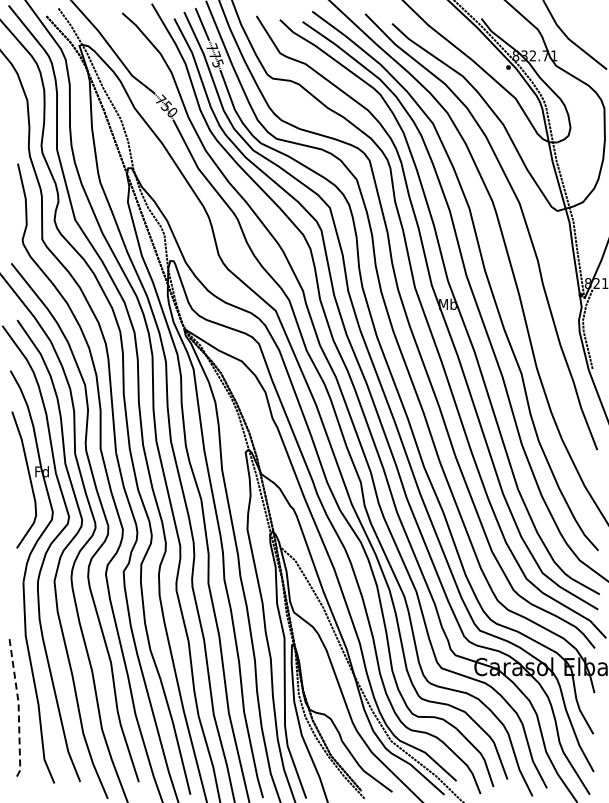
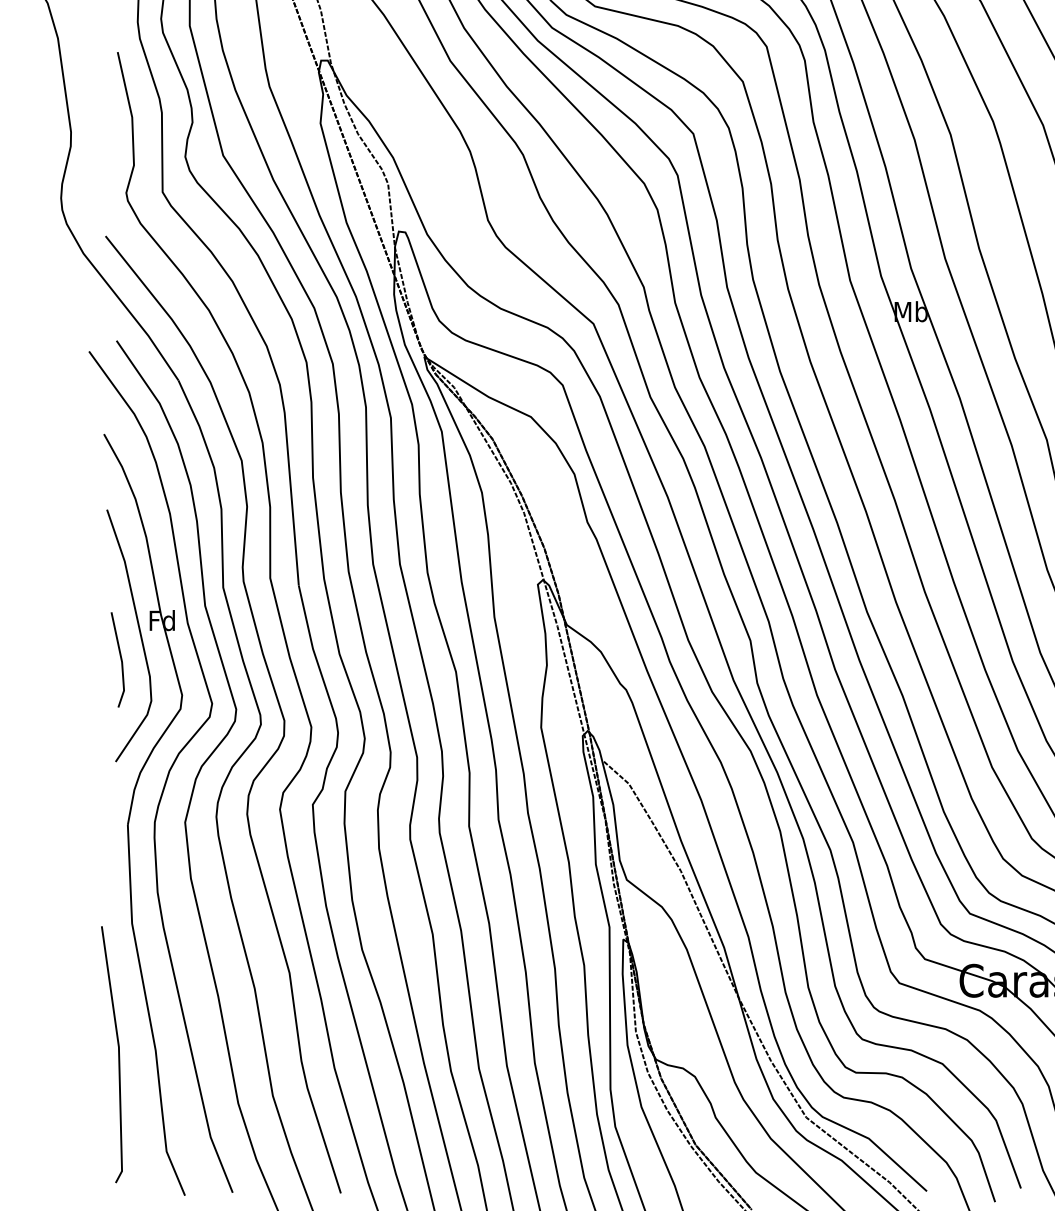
line: (18, 491) -> (118, 657), added
line: (18, 706) -> (118, 1053), dashed -> solid

